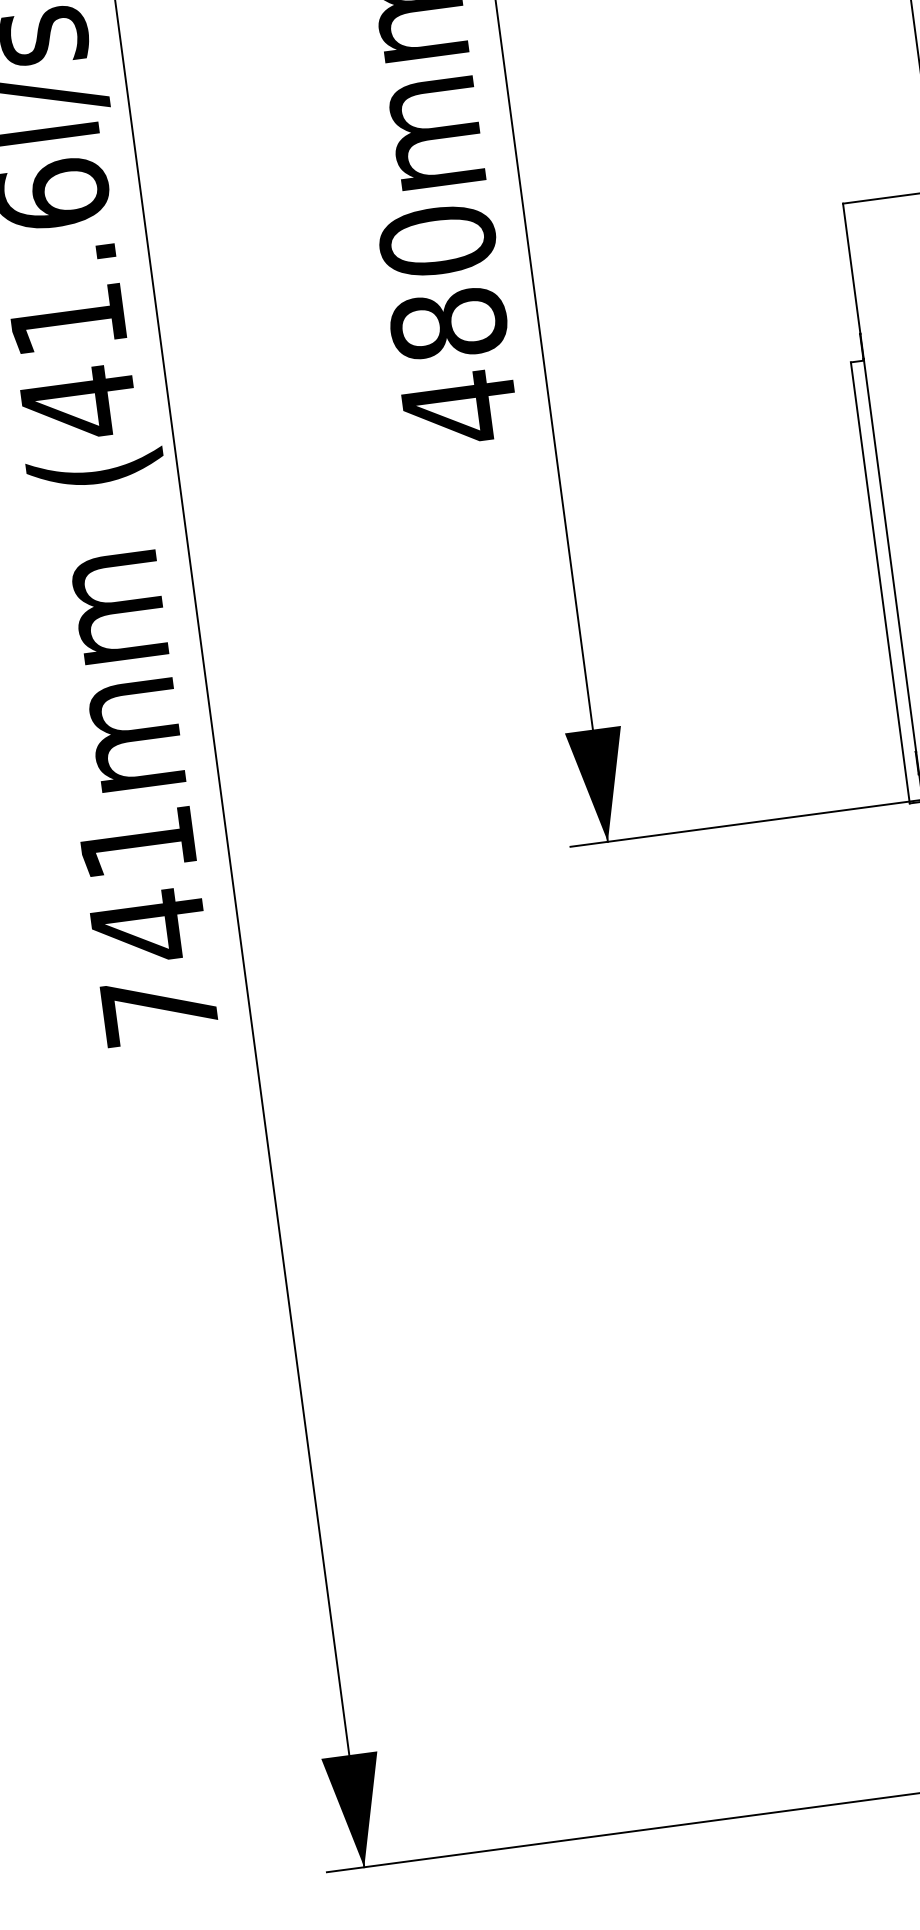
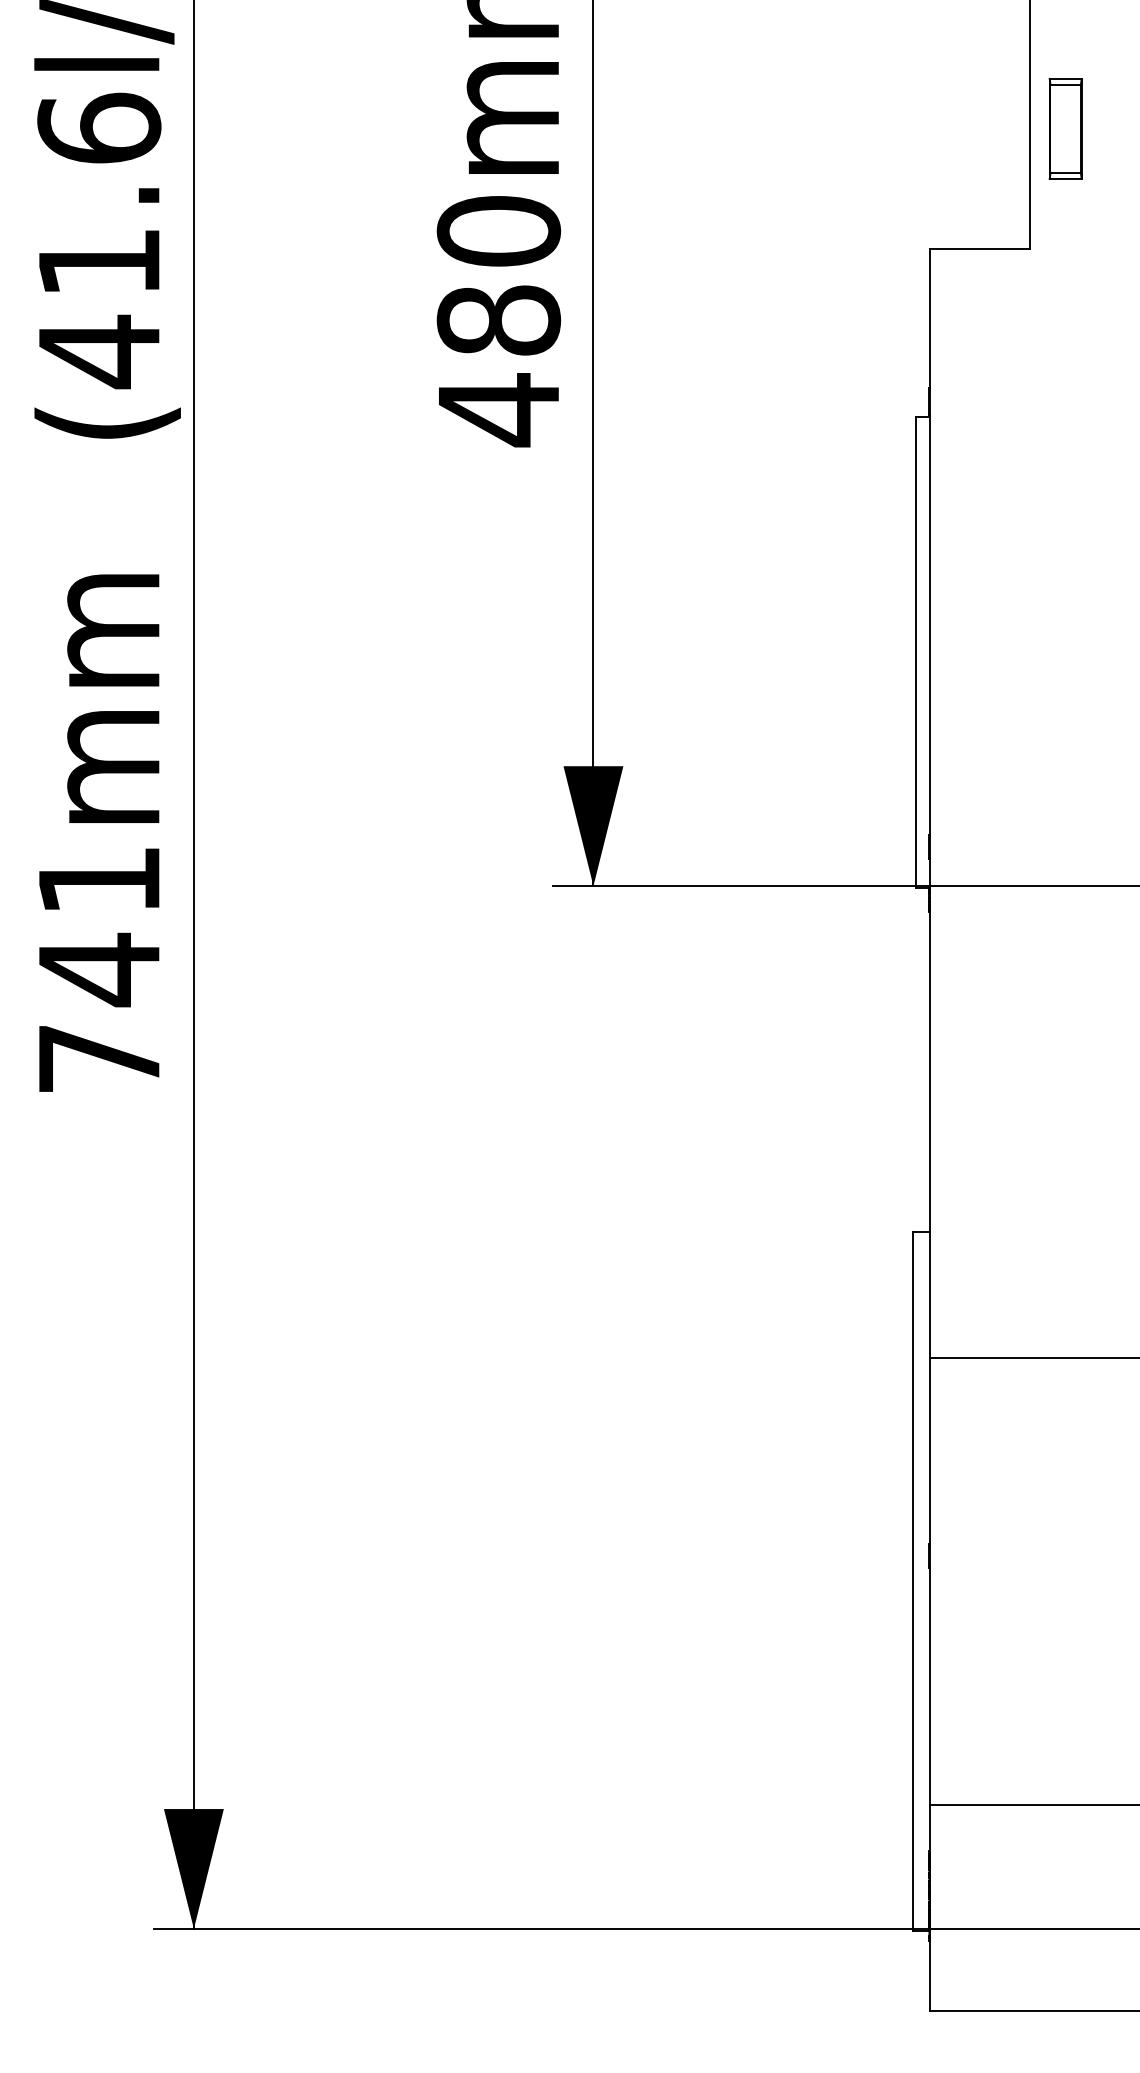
text: (131, 798) -> (99, 832), moved

